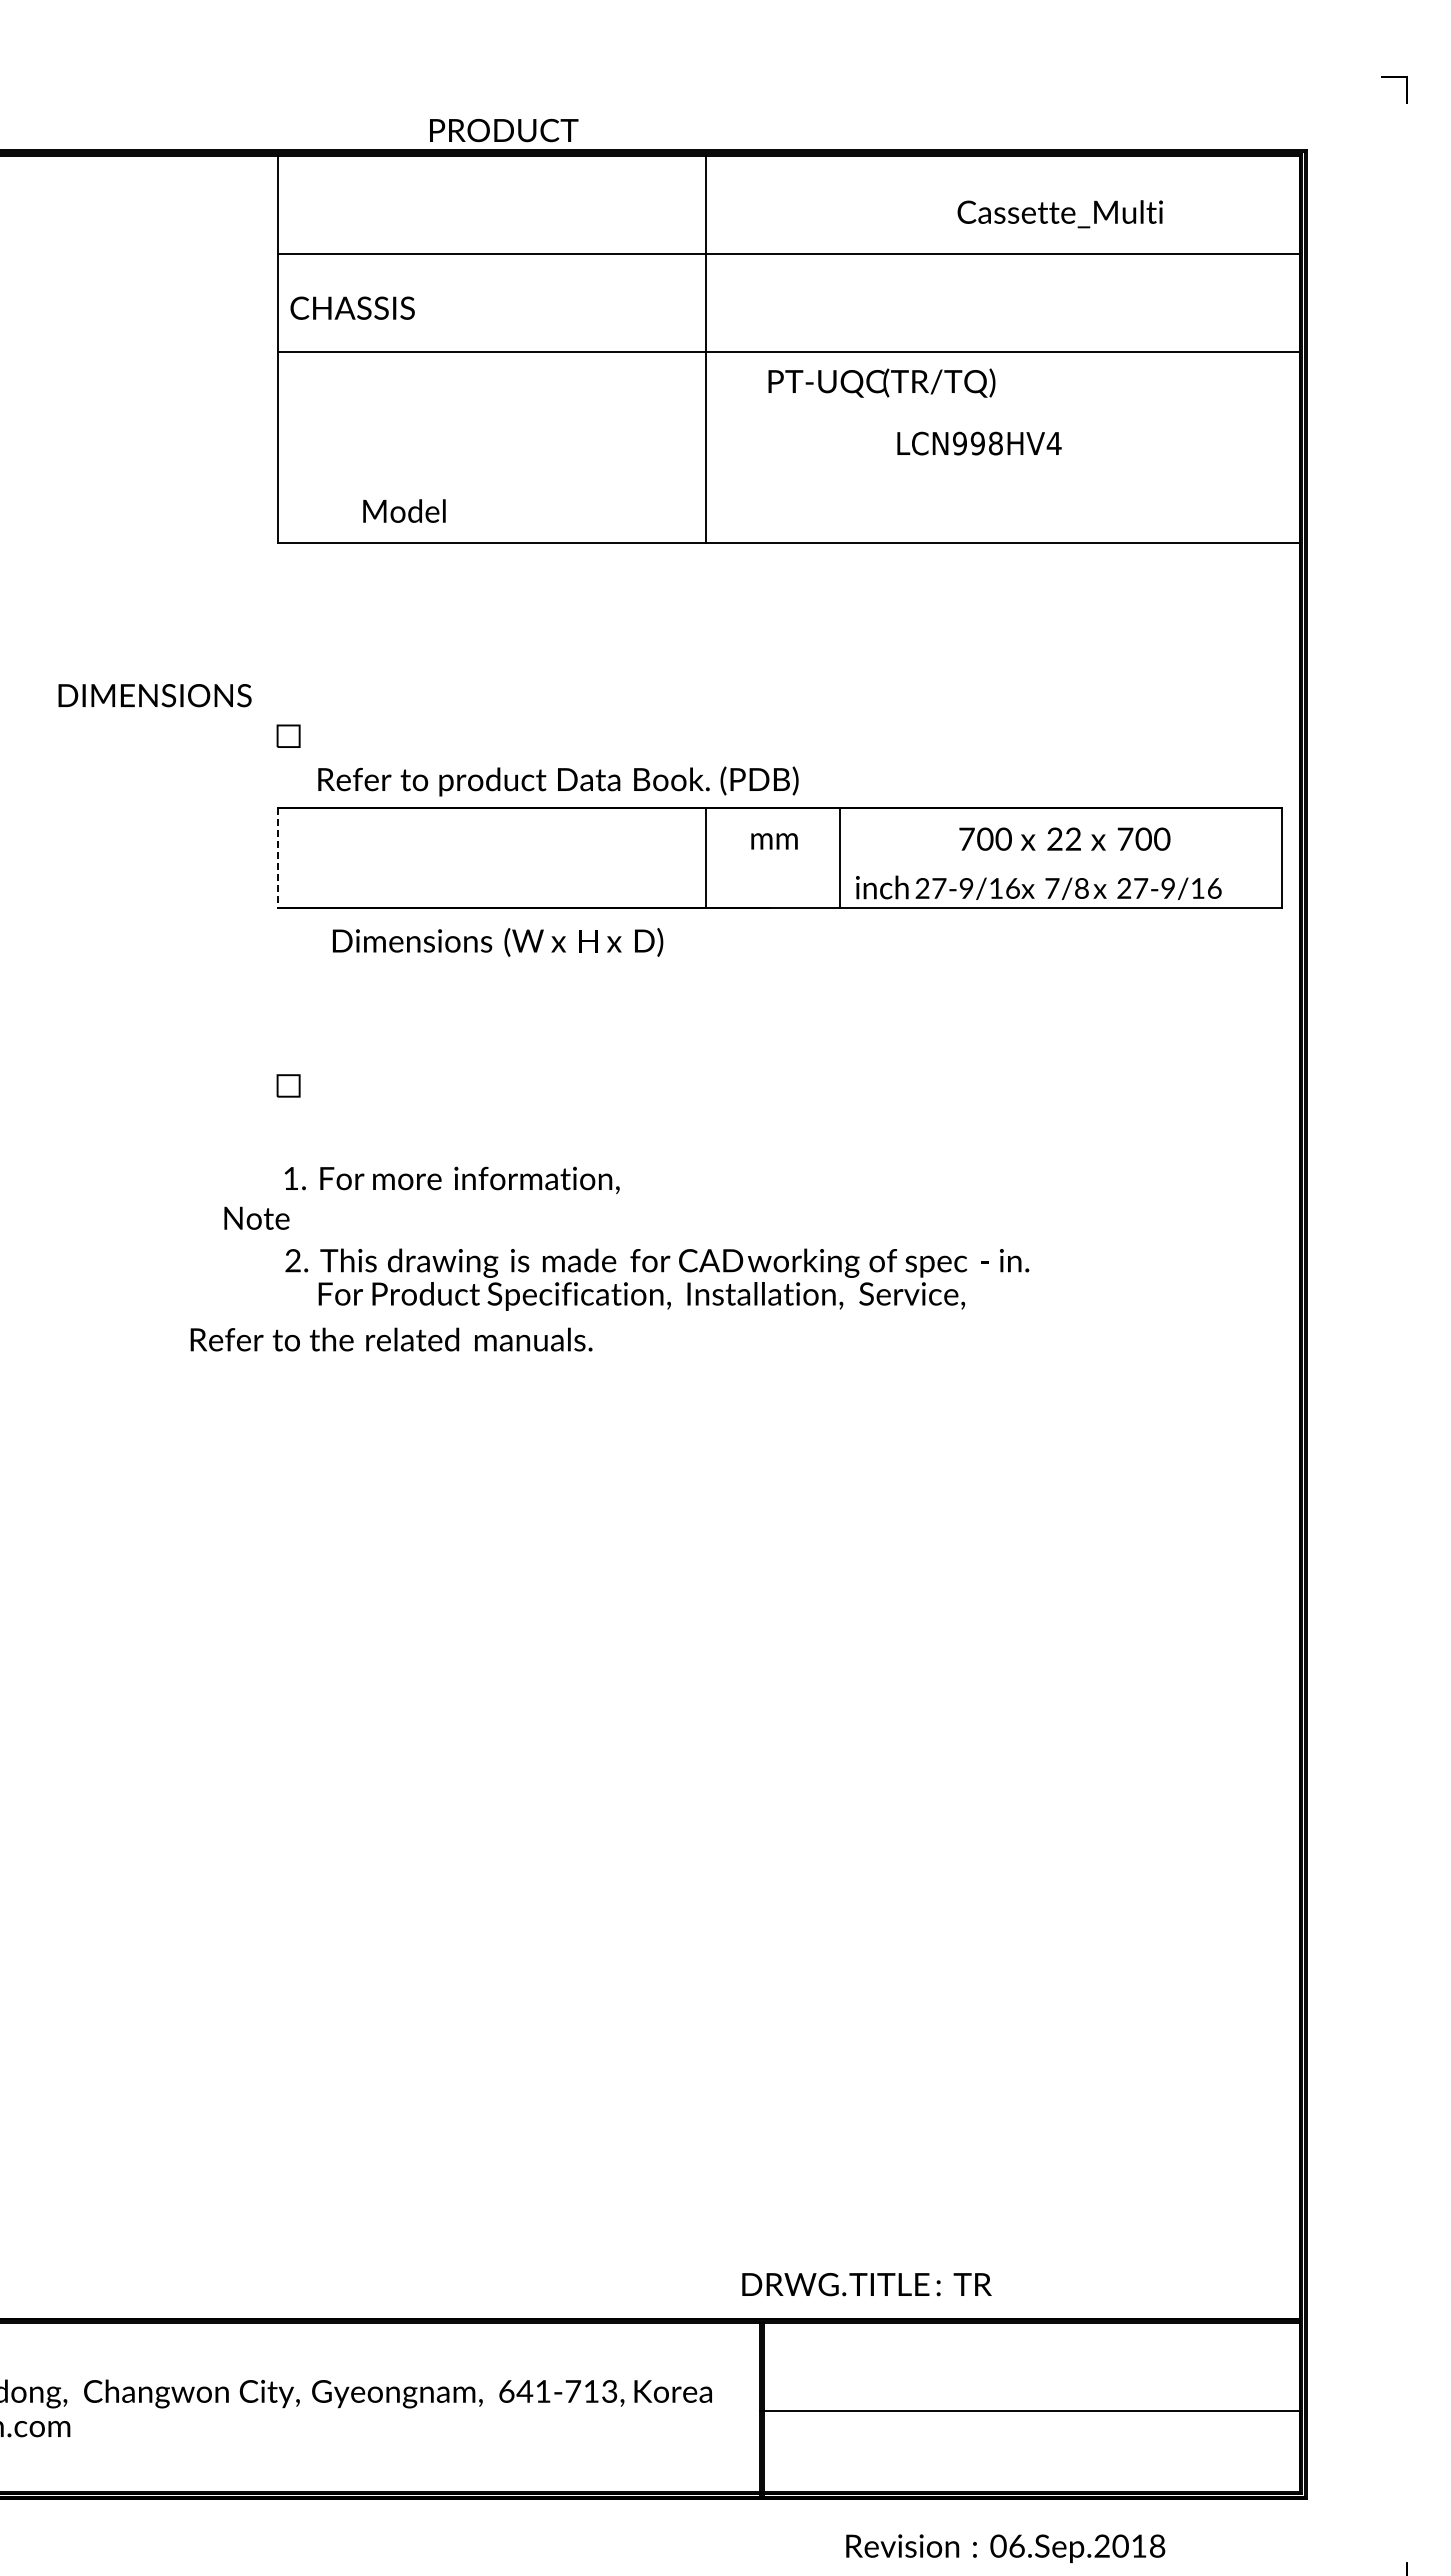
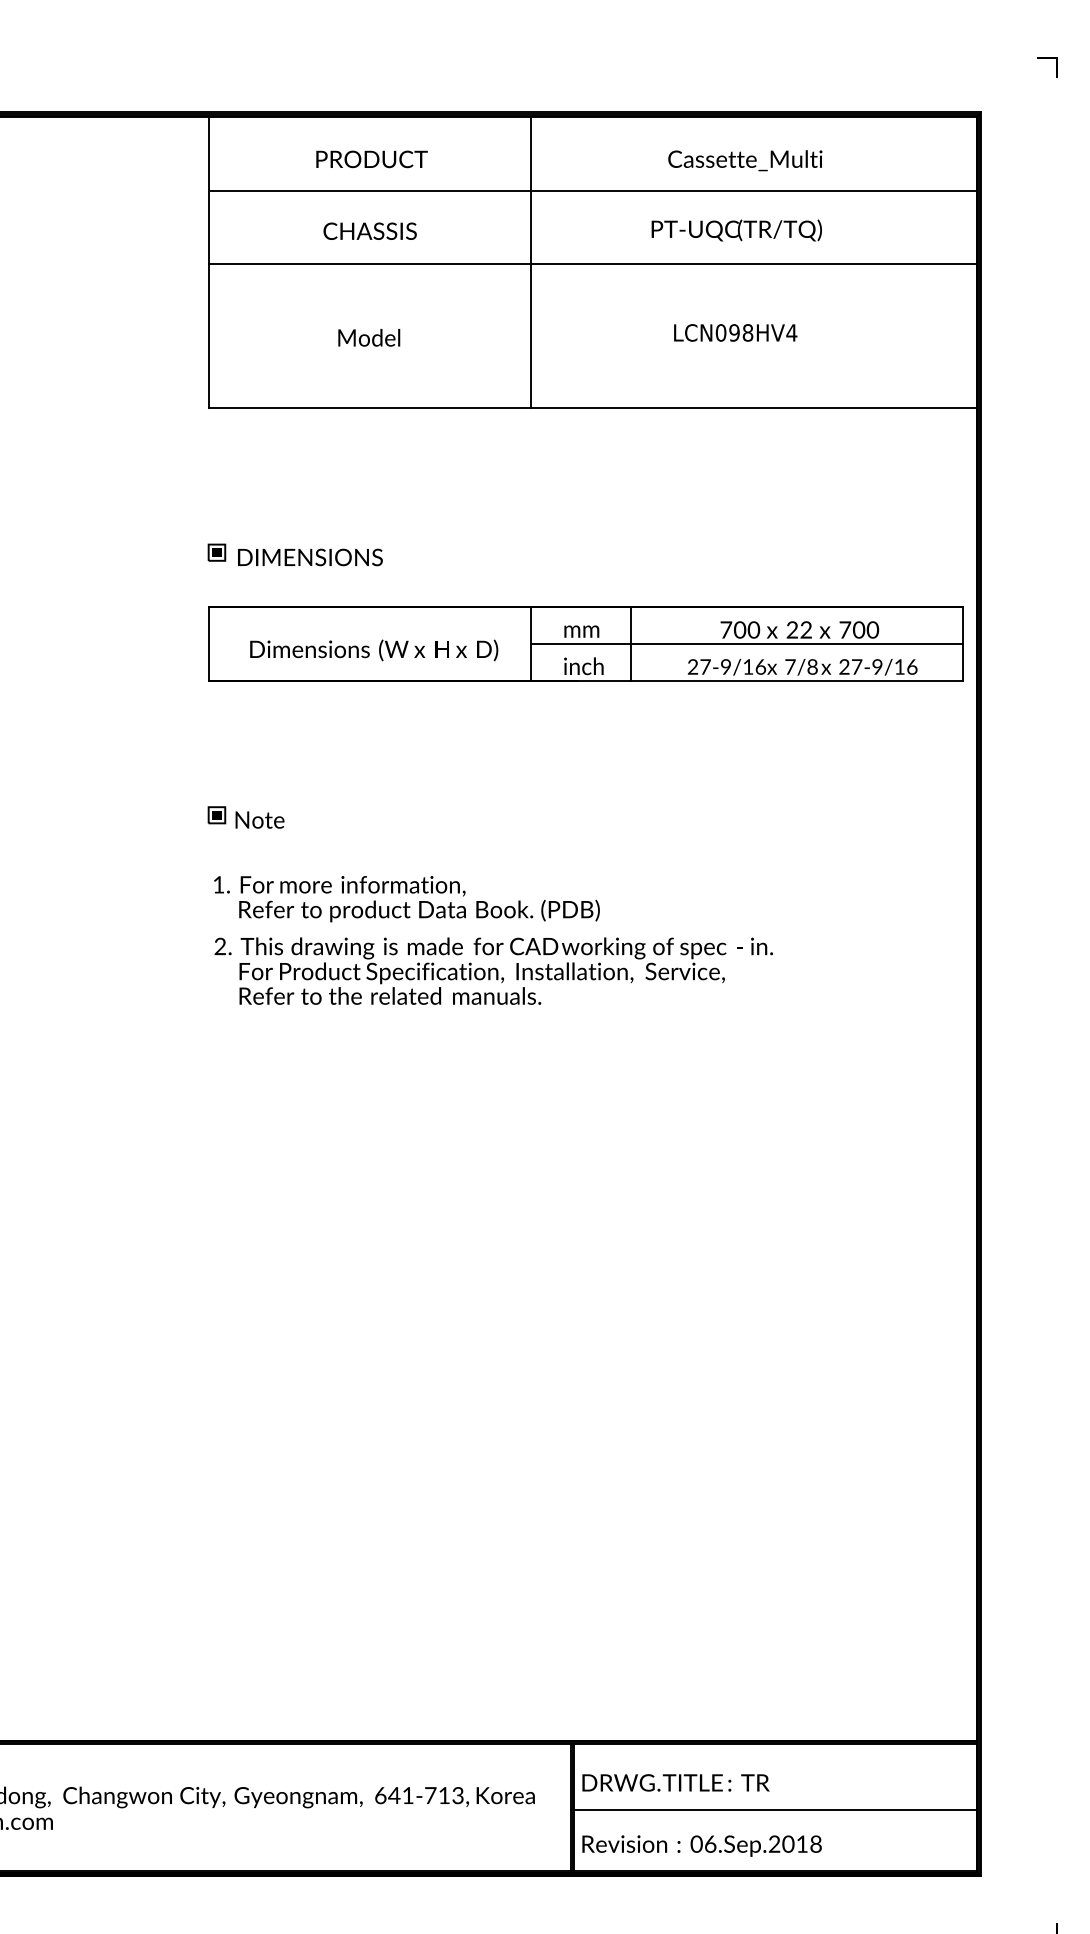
text: (504, 130) -> (372, 159), moved
text: (1059, 214) -> (744, 160), moved
text: (352, 307) -> (370, 230), moved
text: (881, 382) -> (736, 229), moved
text: (960, 443) -> (721, 332), LCN998HV4 -> LCN098HV4
text: (404, 510) -> (369, 337), moved
text: (154, 695) -> (309, 557), moved
fill: (288, 736) -> (216, 552), added
text: (558, 781) -> (419, 911), moved
line: (277, 857) -> (208, 643), dashed -> solid
line: (993, 857) -> (746, 643), added
text: (882, 887) -> (584, 666), moved
text: (498, 942) -> (374, 650), moved
fill: (288, 1085) -> (216, 814), added
text: (256, 1217) -> (259, 819), moved
text: (391, 1339) -> (390, 995), moved
text: (866, 2284) -> (675, 1782), moved
text: (1005, 2548) -> (701, 1845), moved

